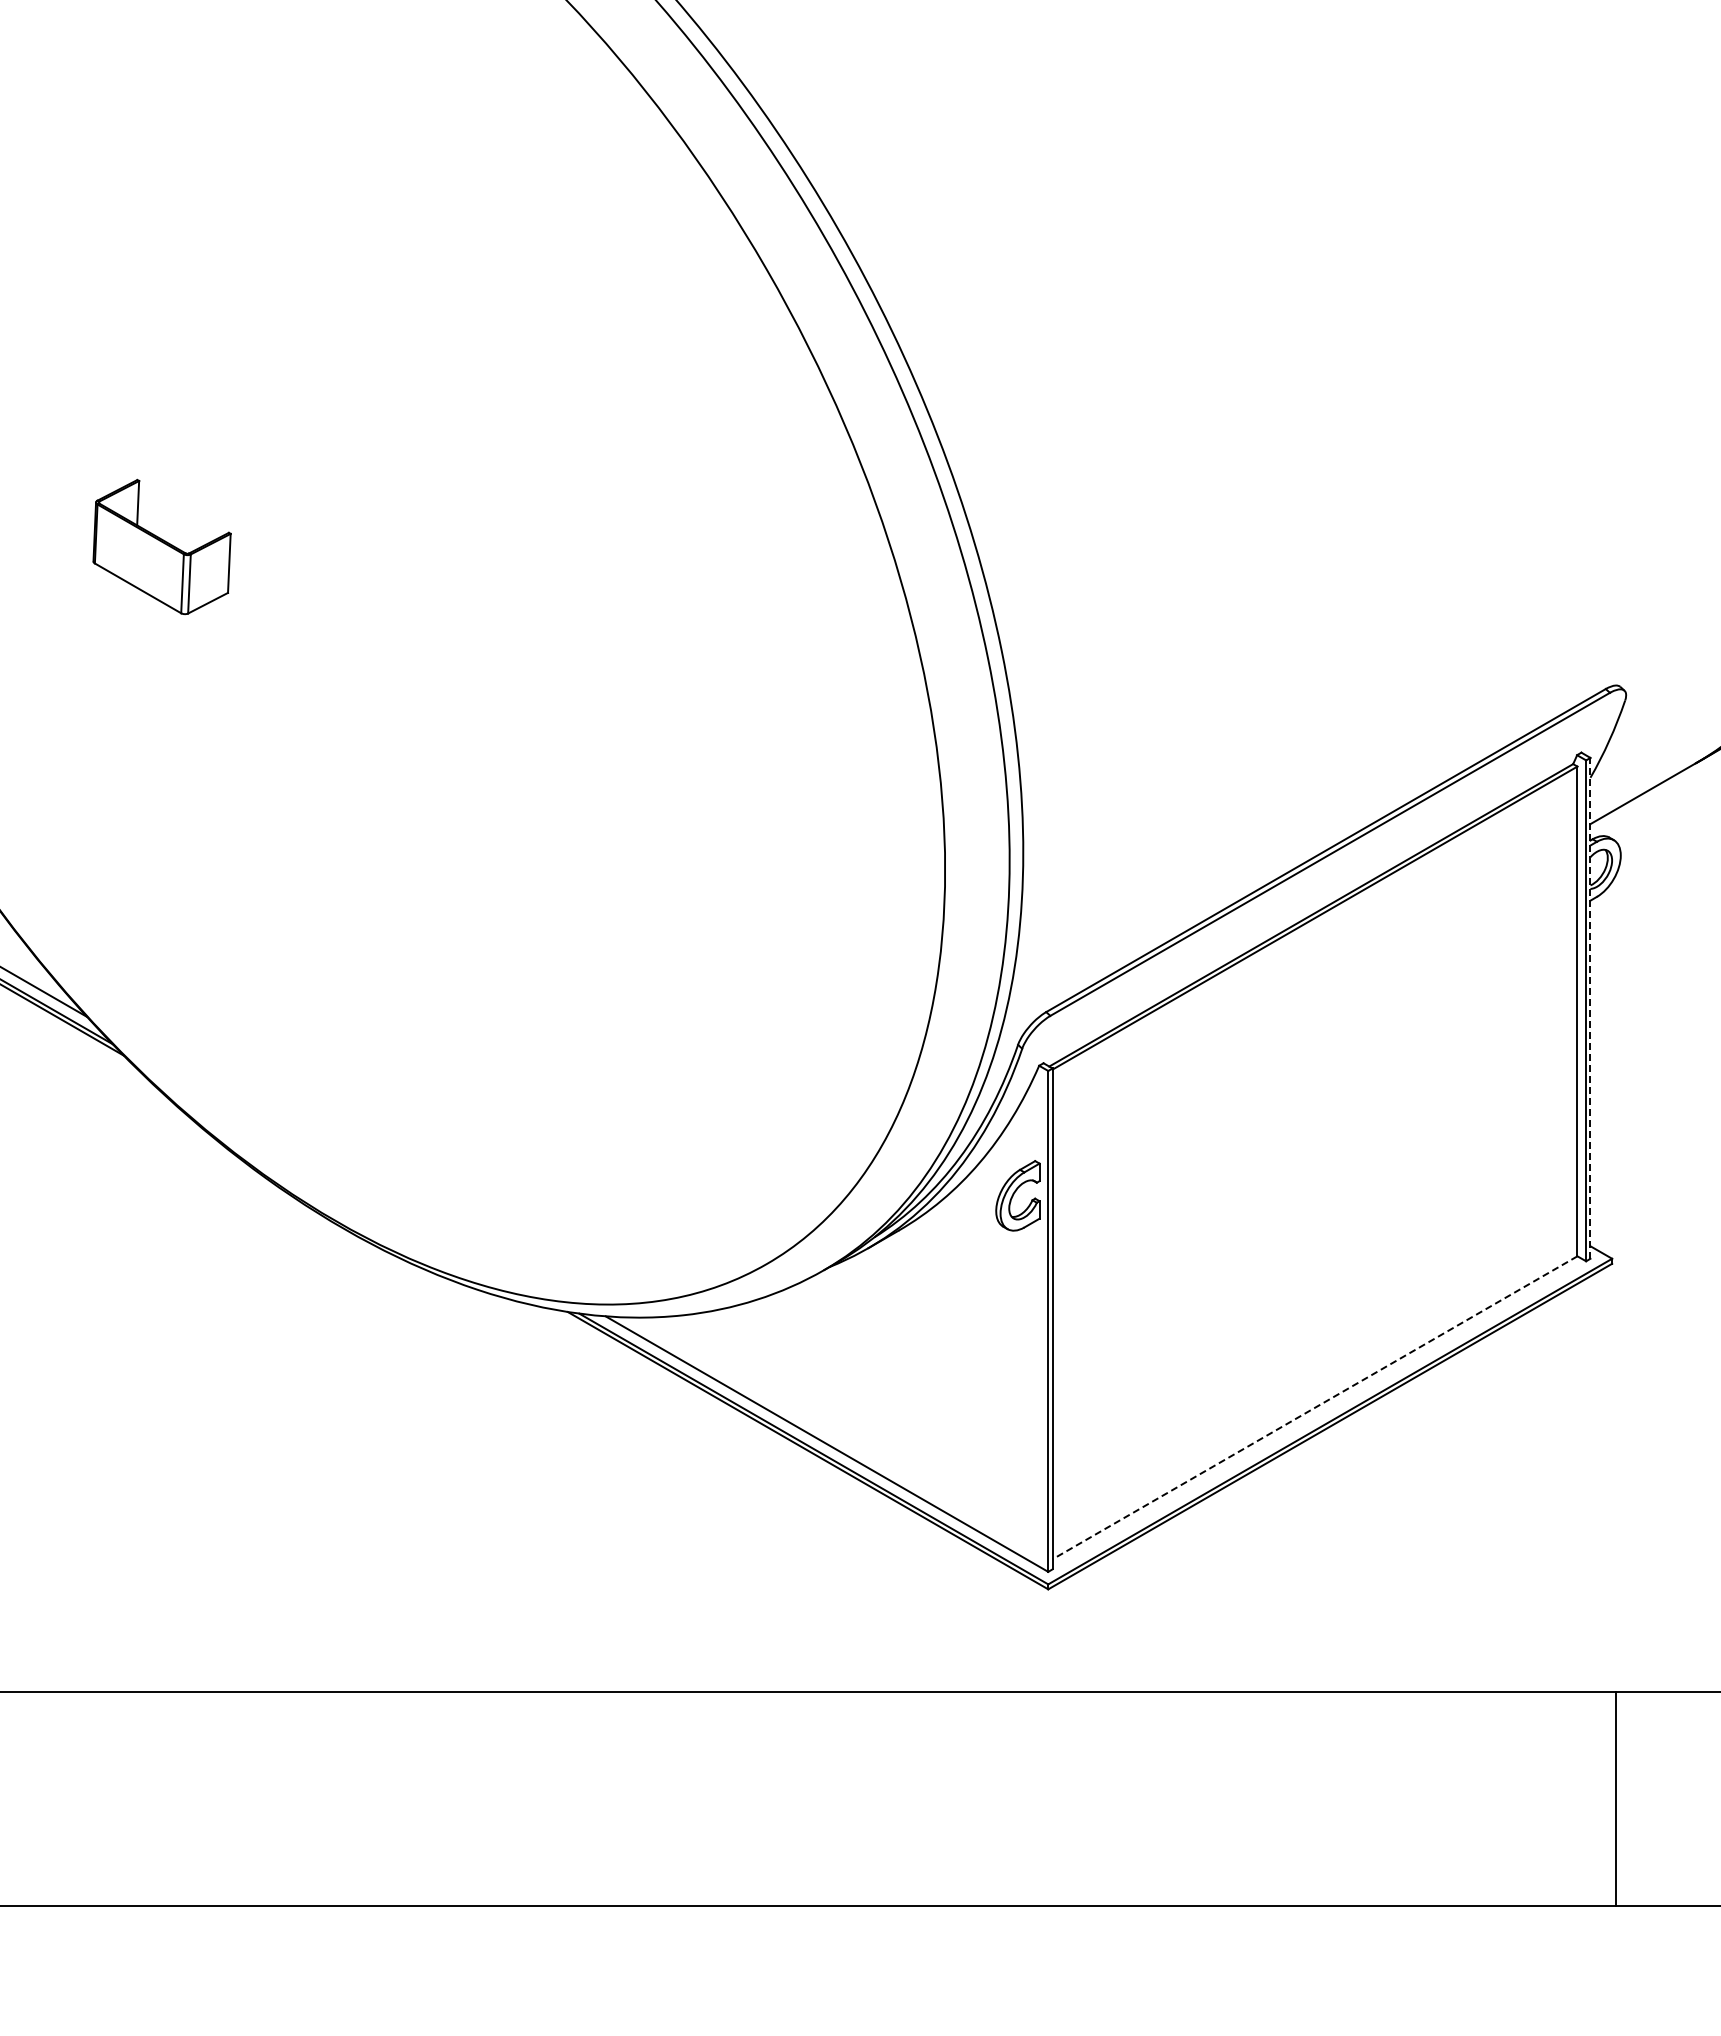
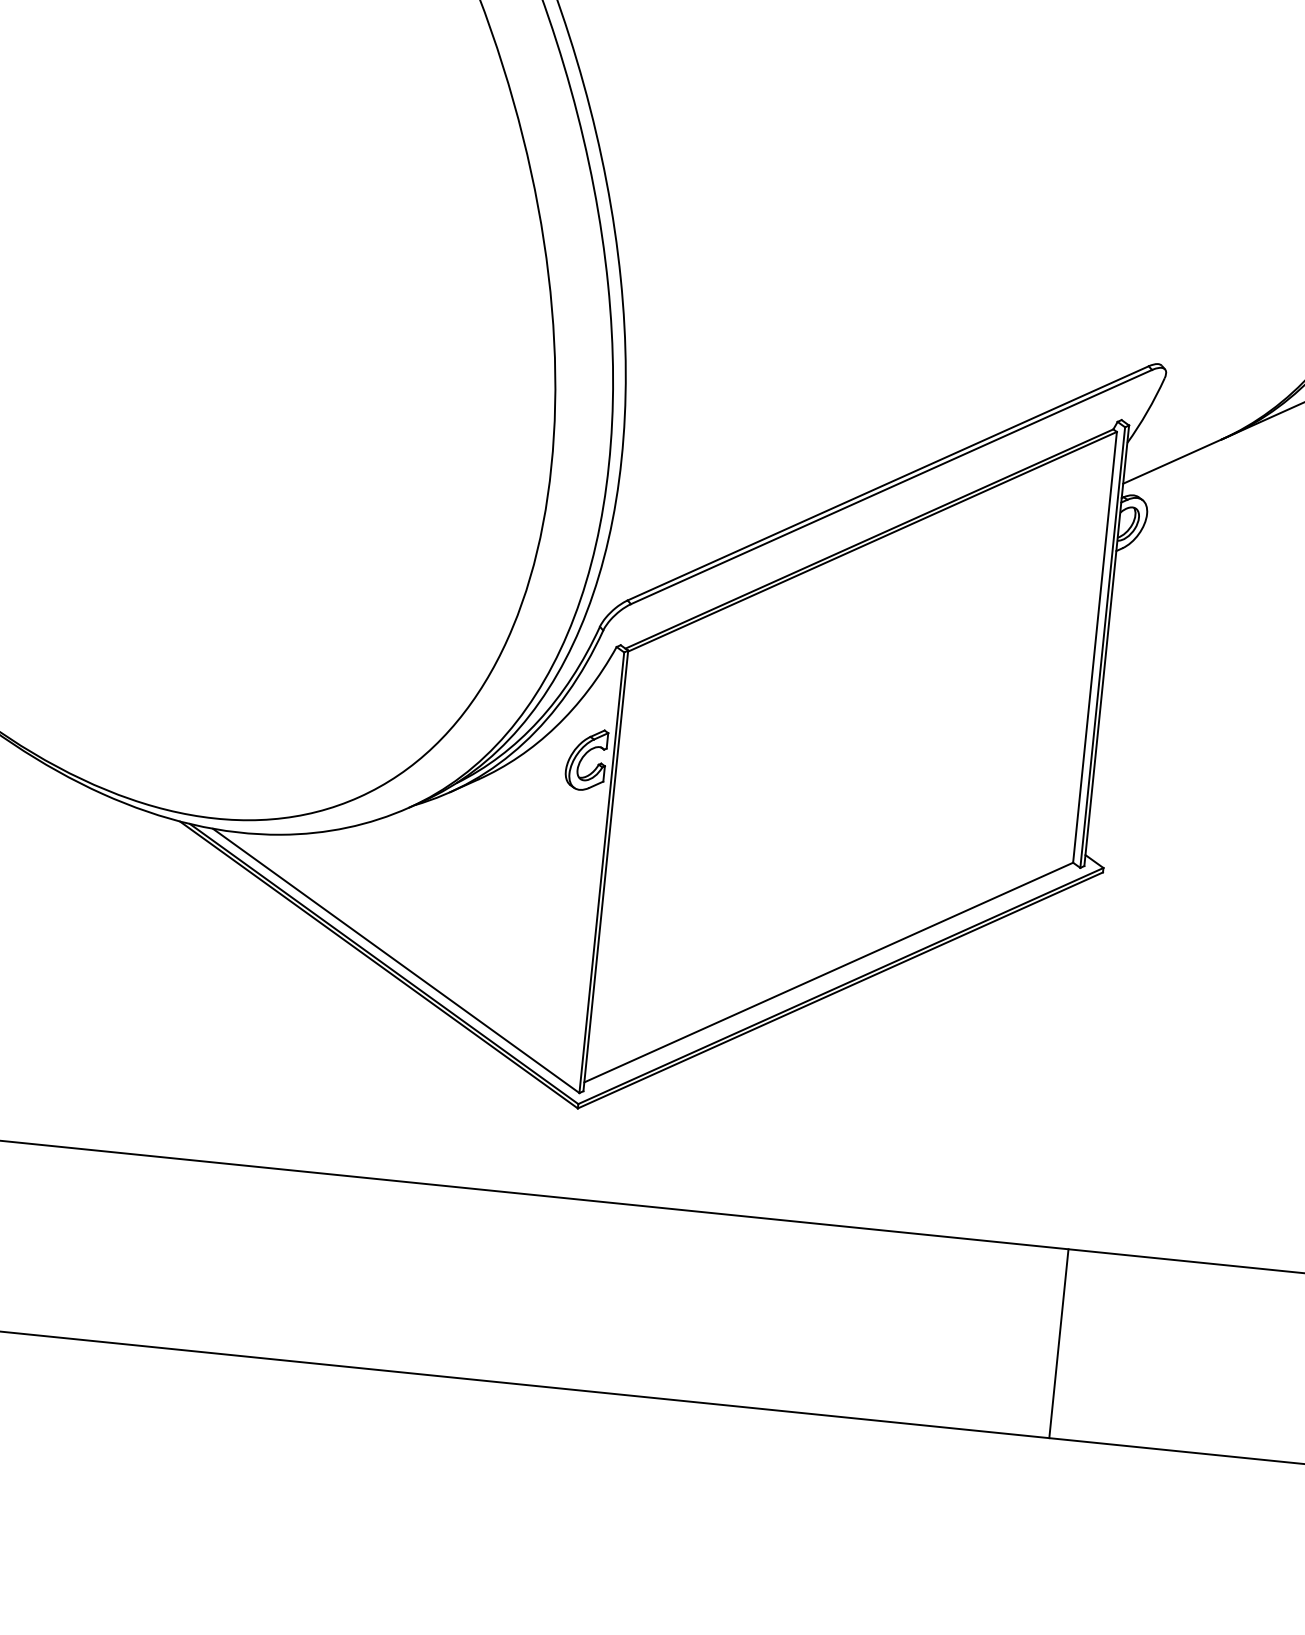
line: (1590, 1007) -> (1106, 645), dashed -> solid
line: (1314, 1408) -> (828, 973), dashed -> solid

